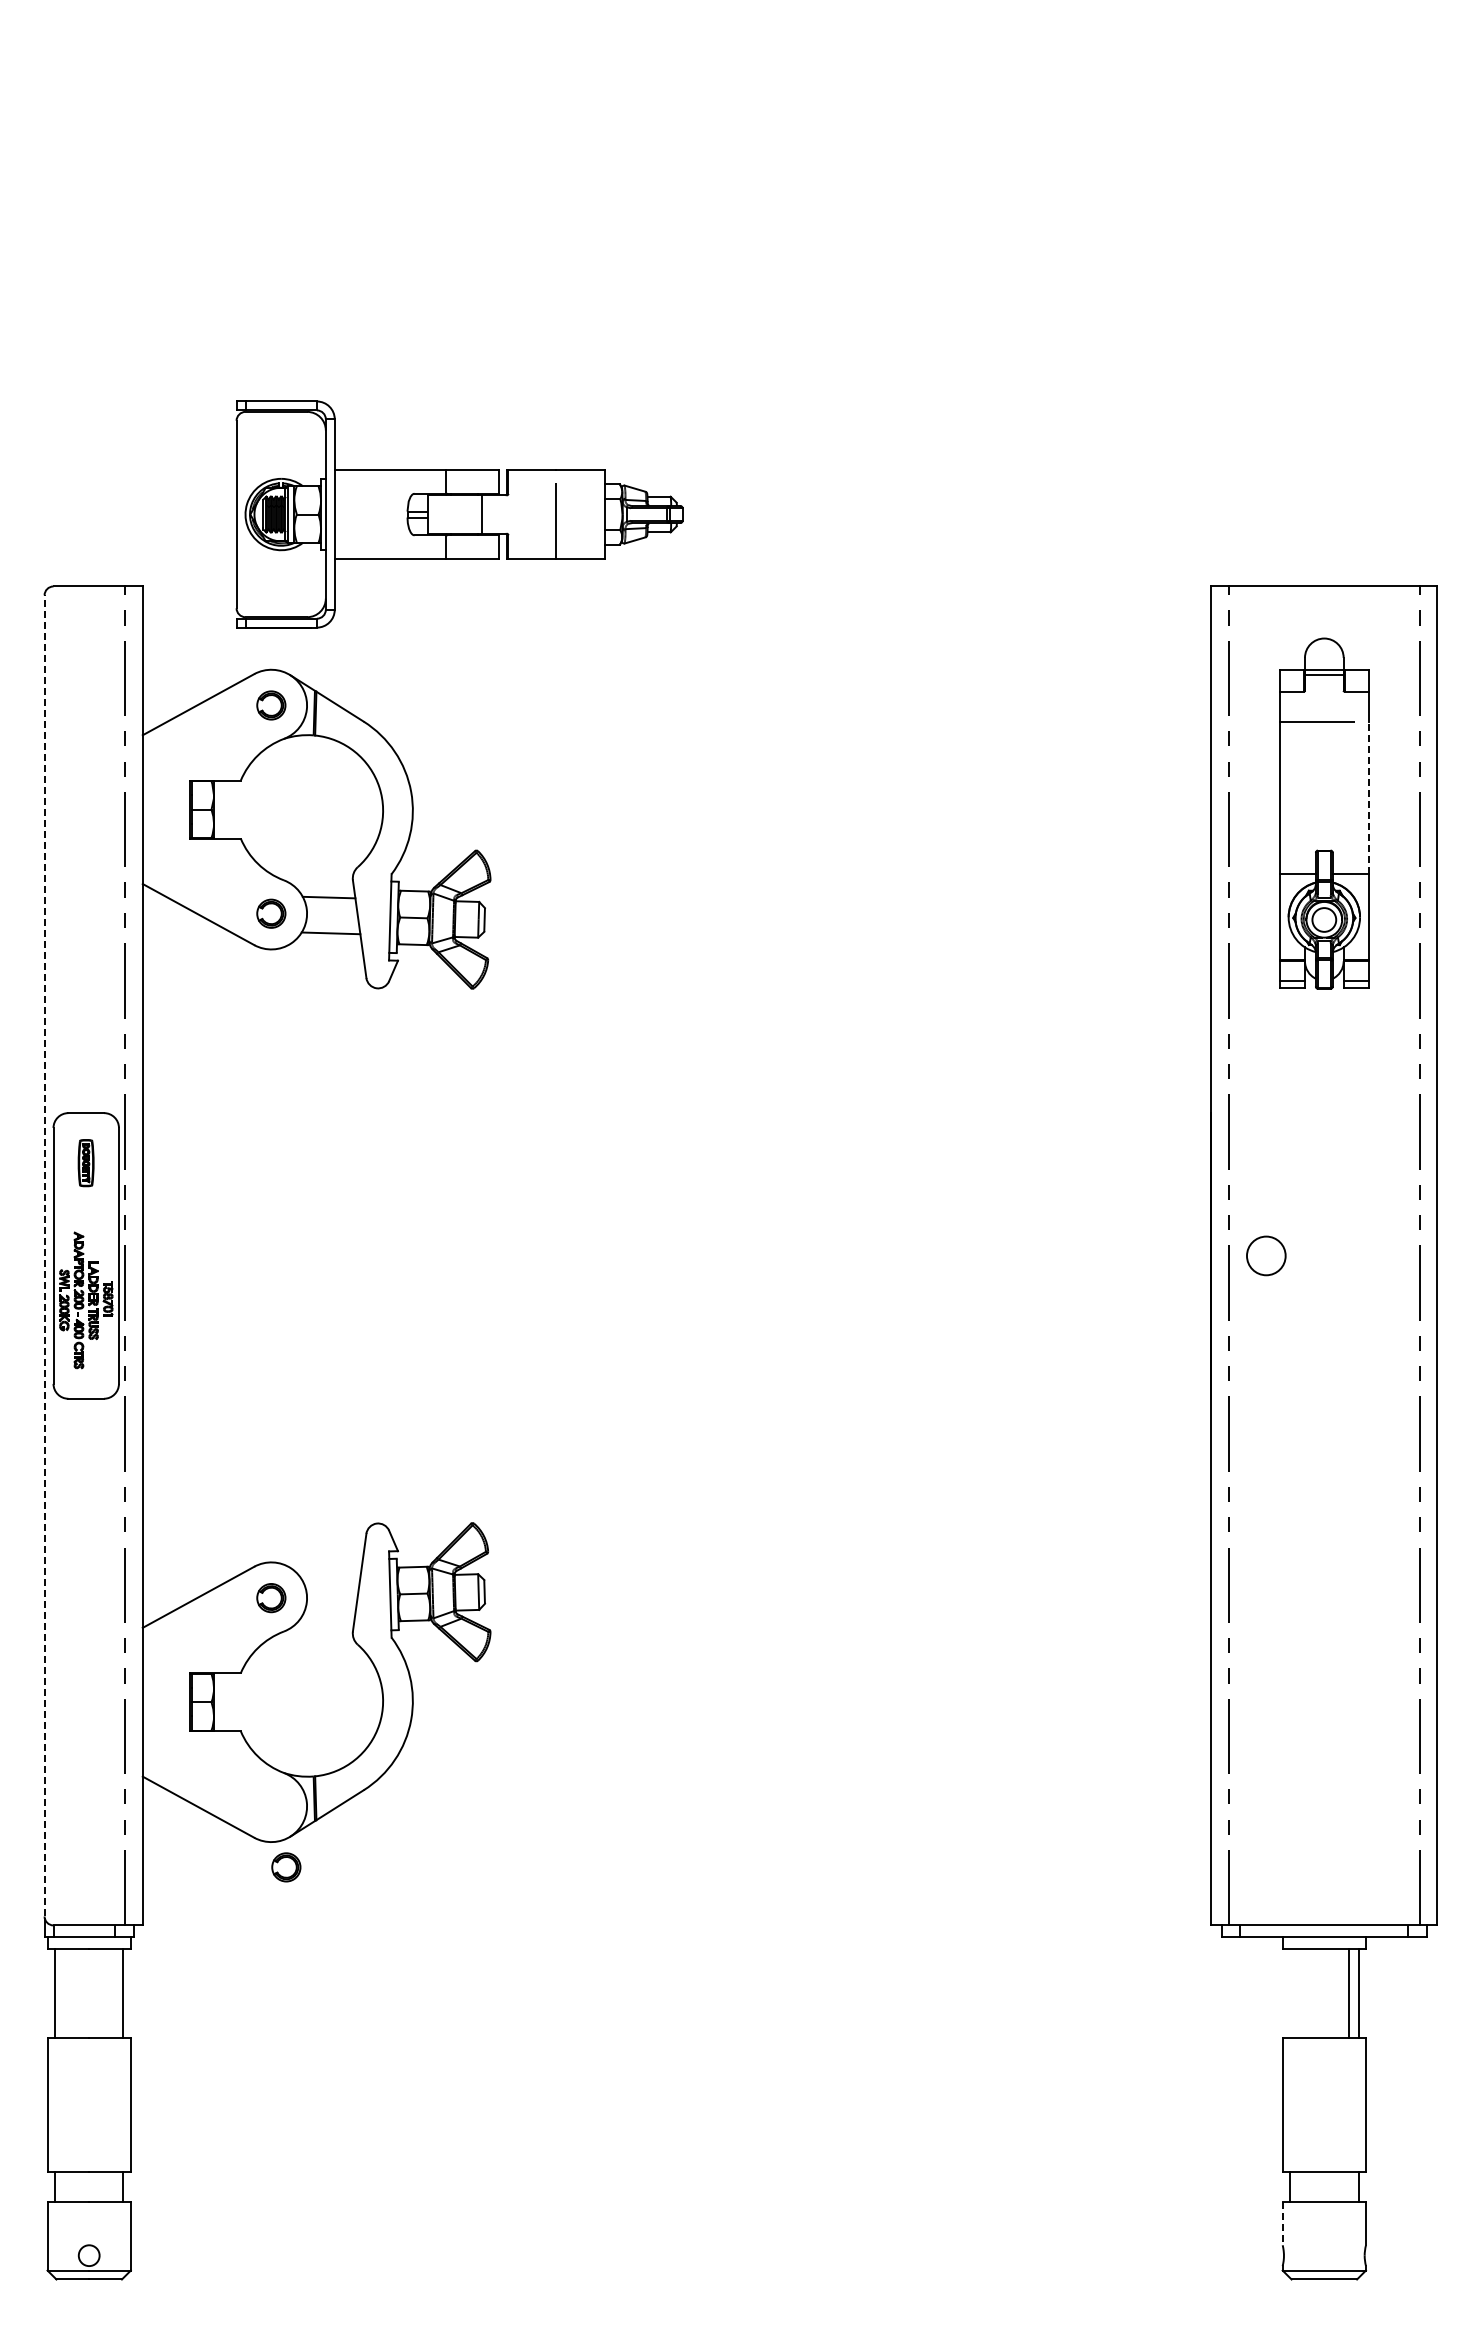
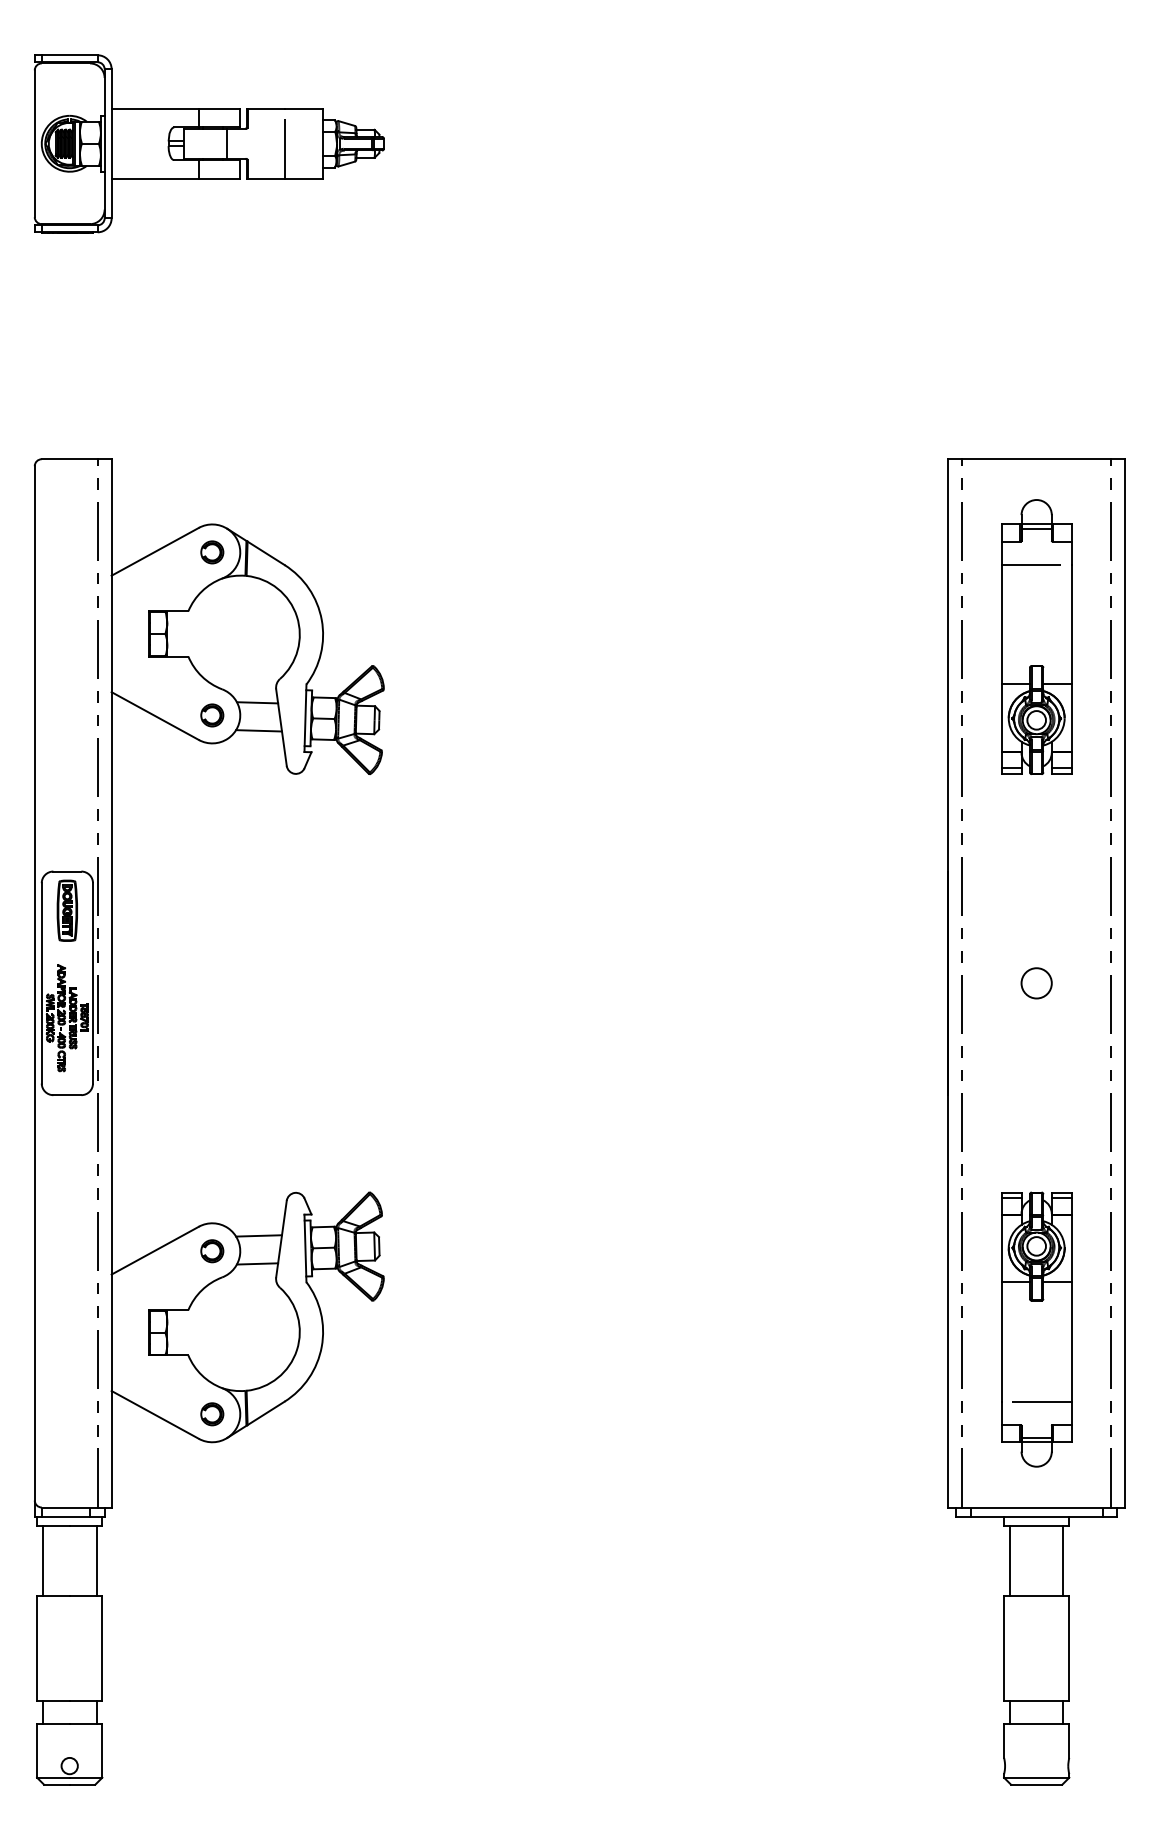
part: (459, 514) -> (209, 143), moved
line: (1368, 797) -> (1071, 624), dashed -> solid
part: (85, 1162) -> (66, 910), size x1.67
line: (44, 1255) -> (34, 983), dashed -> solid
circle: (1266, 1255) -> (1036, 983), moved
line: (330, 1578) -> (258, 1235), added
line: (328, 1614) -> (257, 1264), added
part: (1324, 1698) -> (1036, 1329), added
part: (286, 1867) -> (212, 1414), moved
line: (1349, 1993) -> (1010, 1560), moved
line: (1282, 2223) -> (1003, 1740), dashed -> solid

